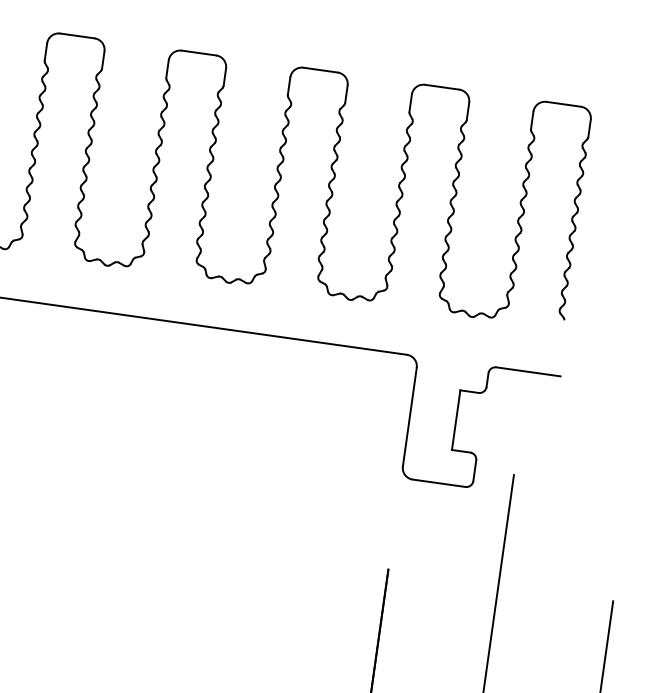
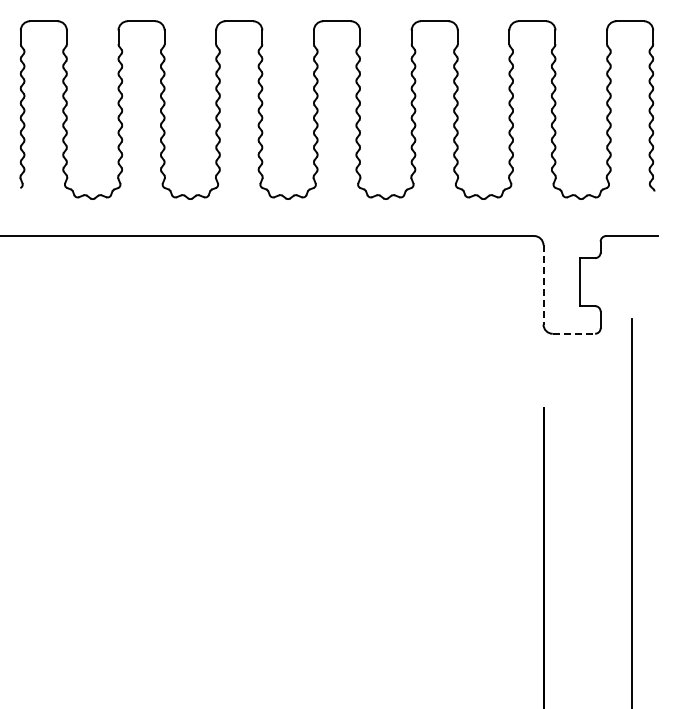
line: (409, 416) -> (543, 284), solid -> dashed
line: (439, 483) -> (574, 333), solid -> dashed

